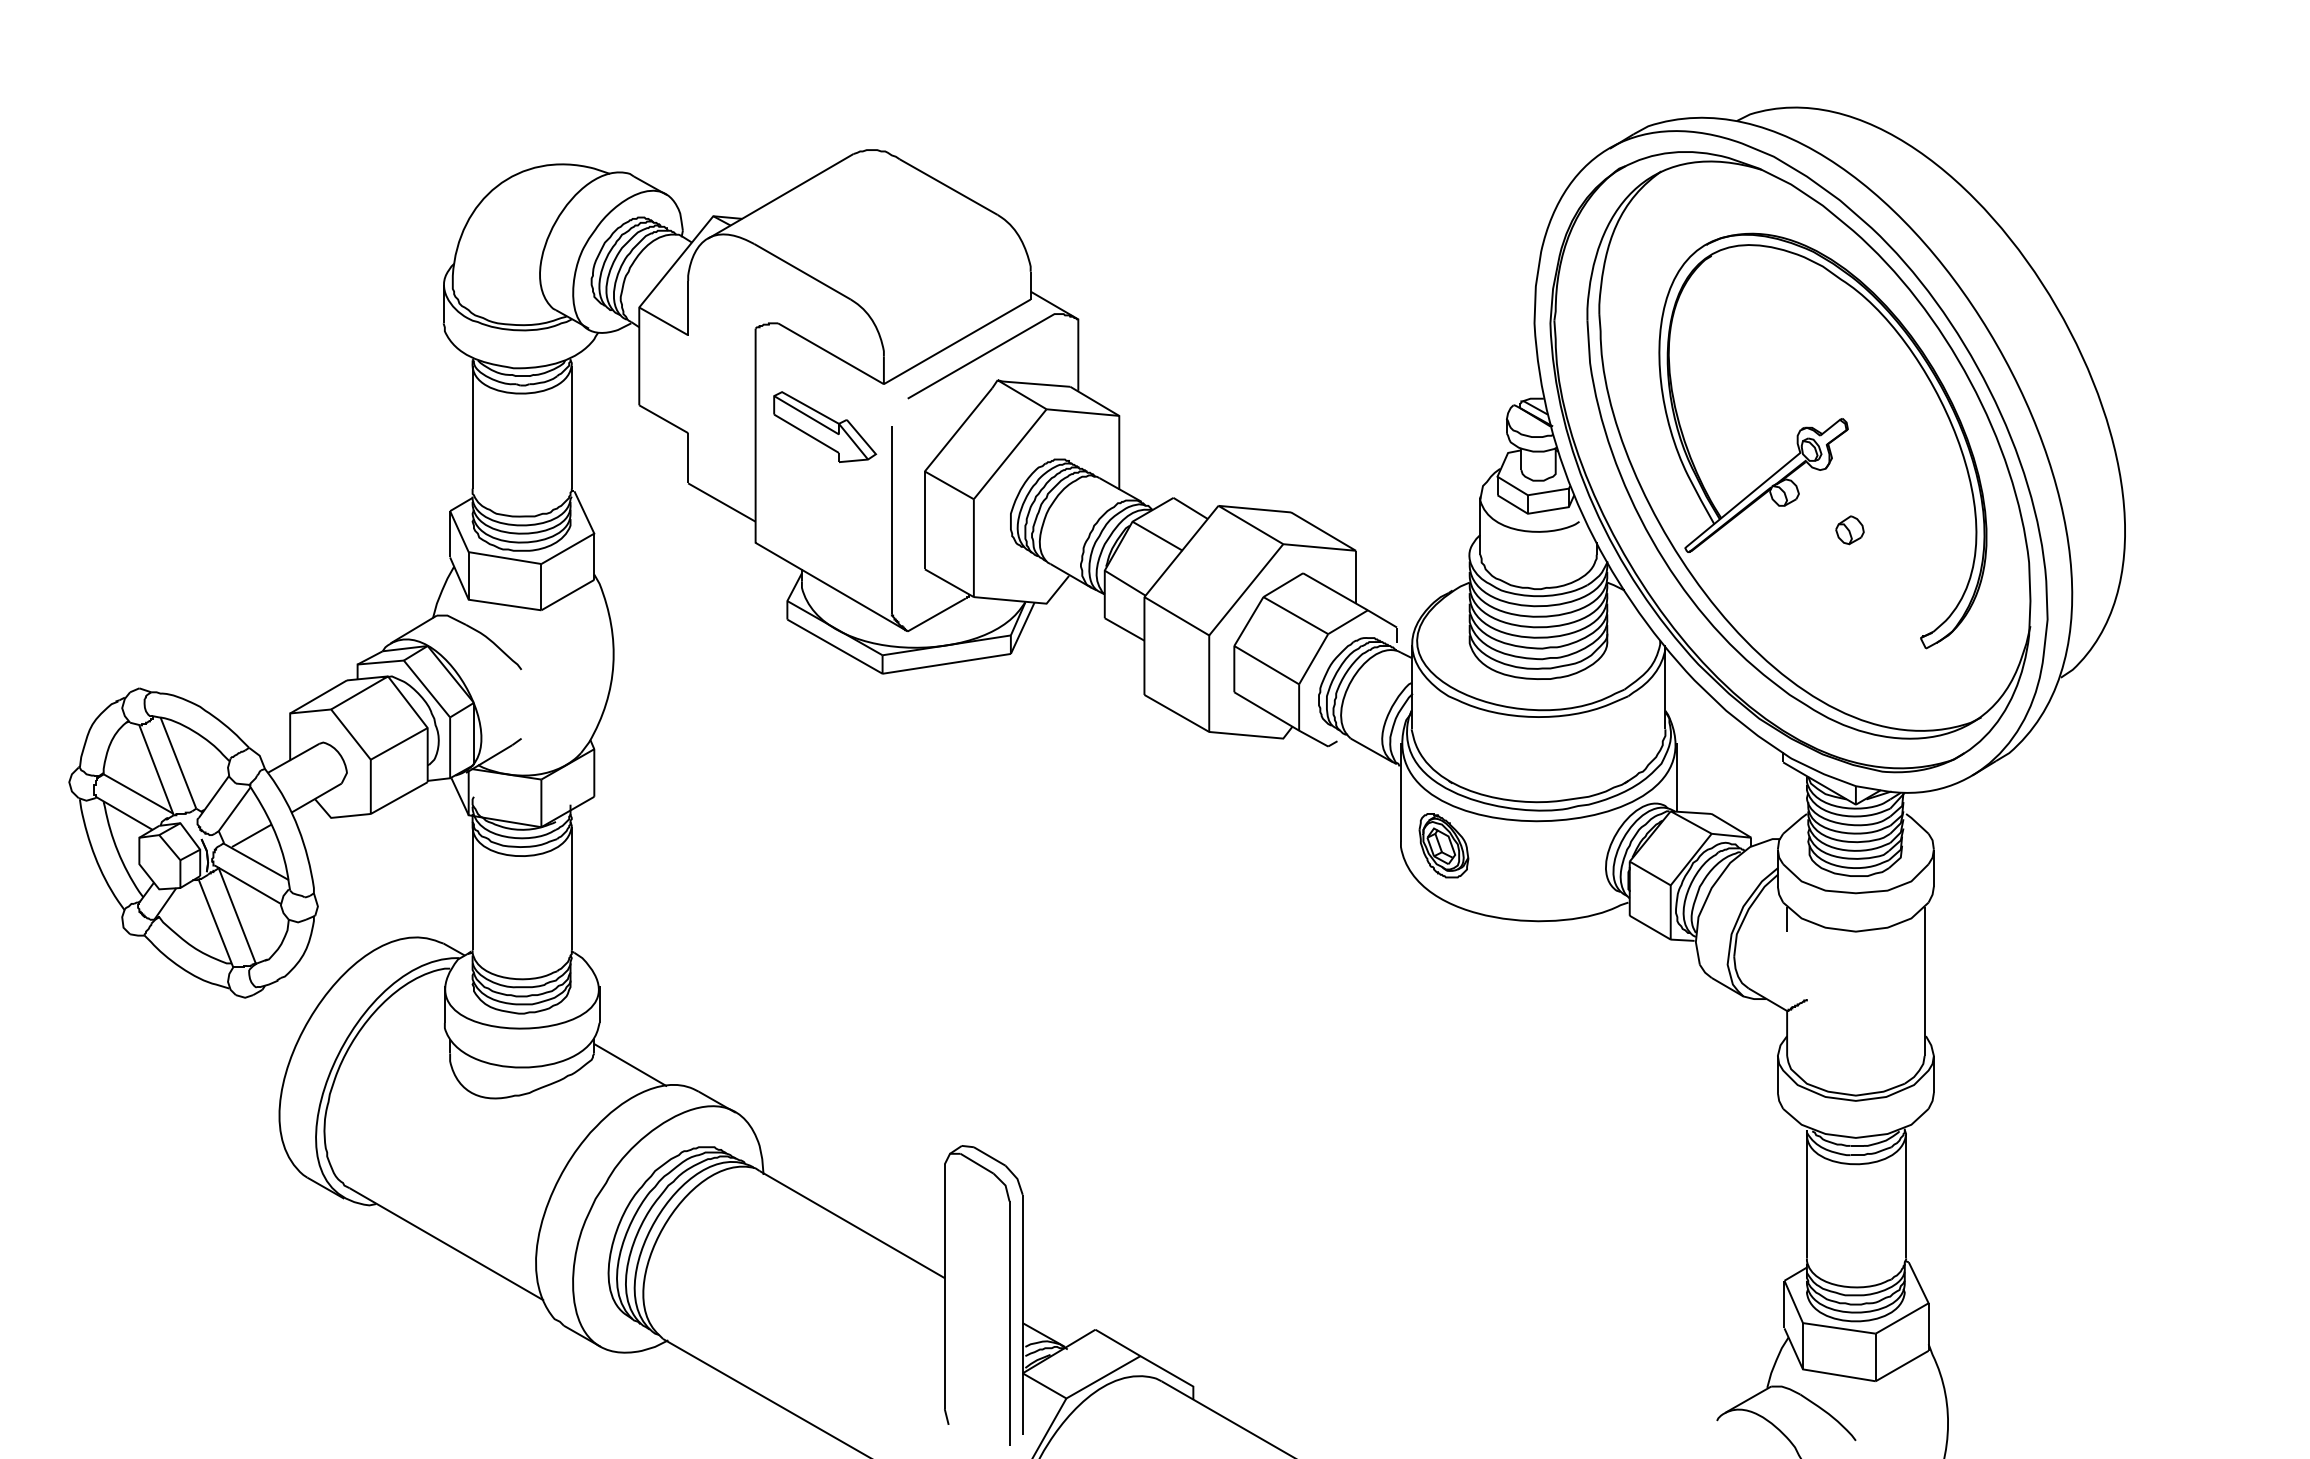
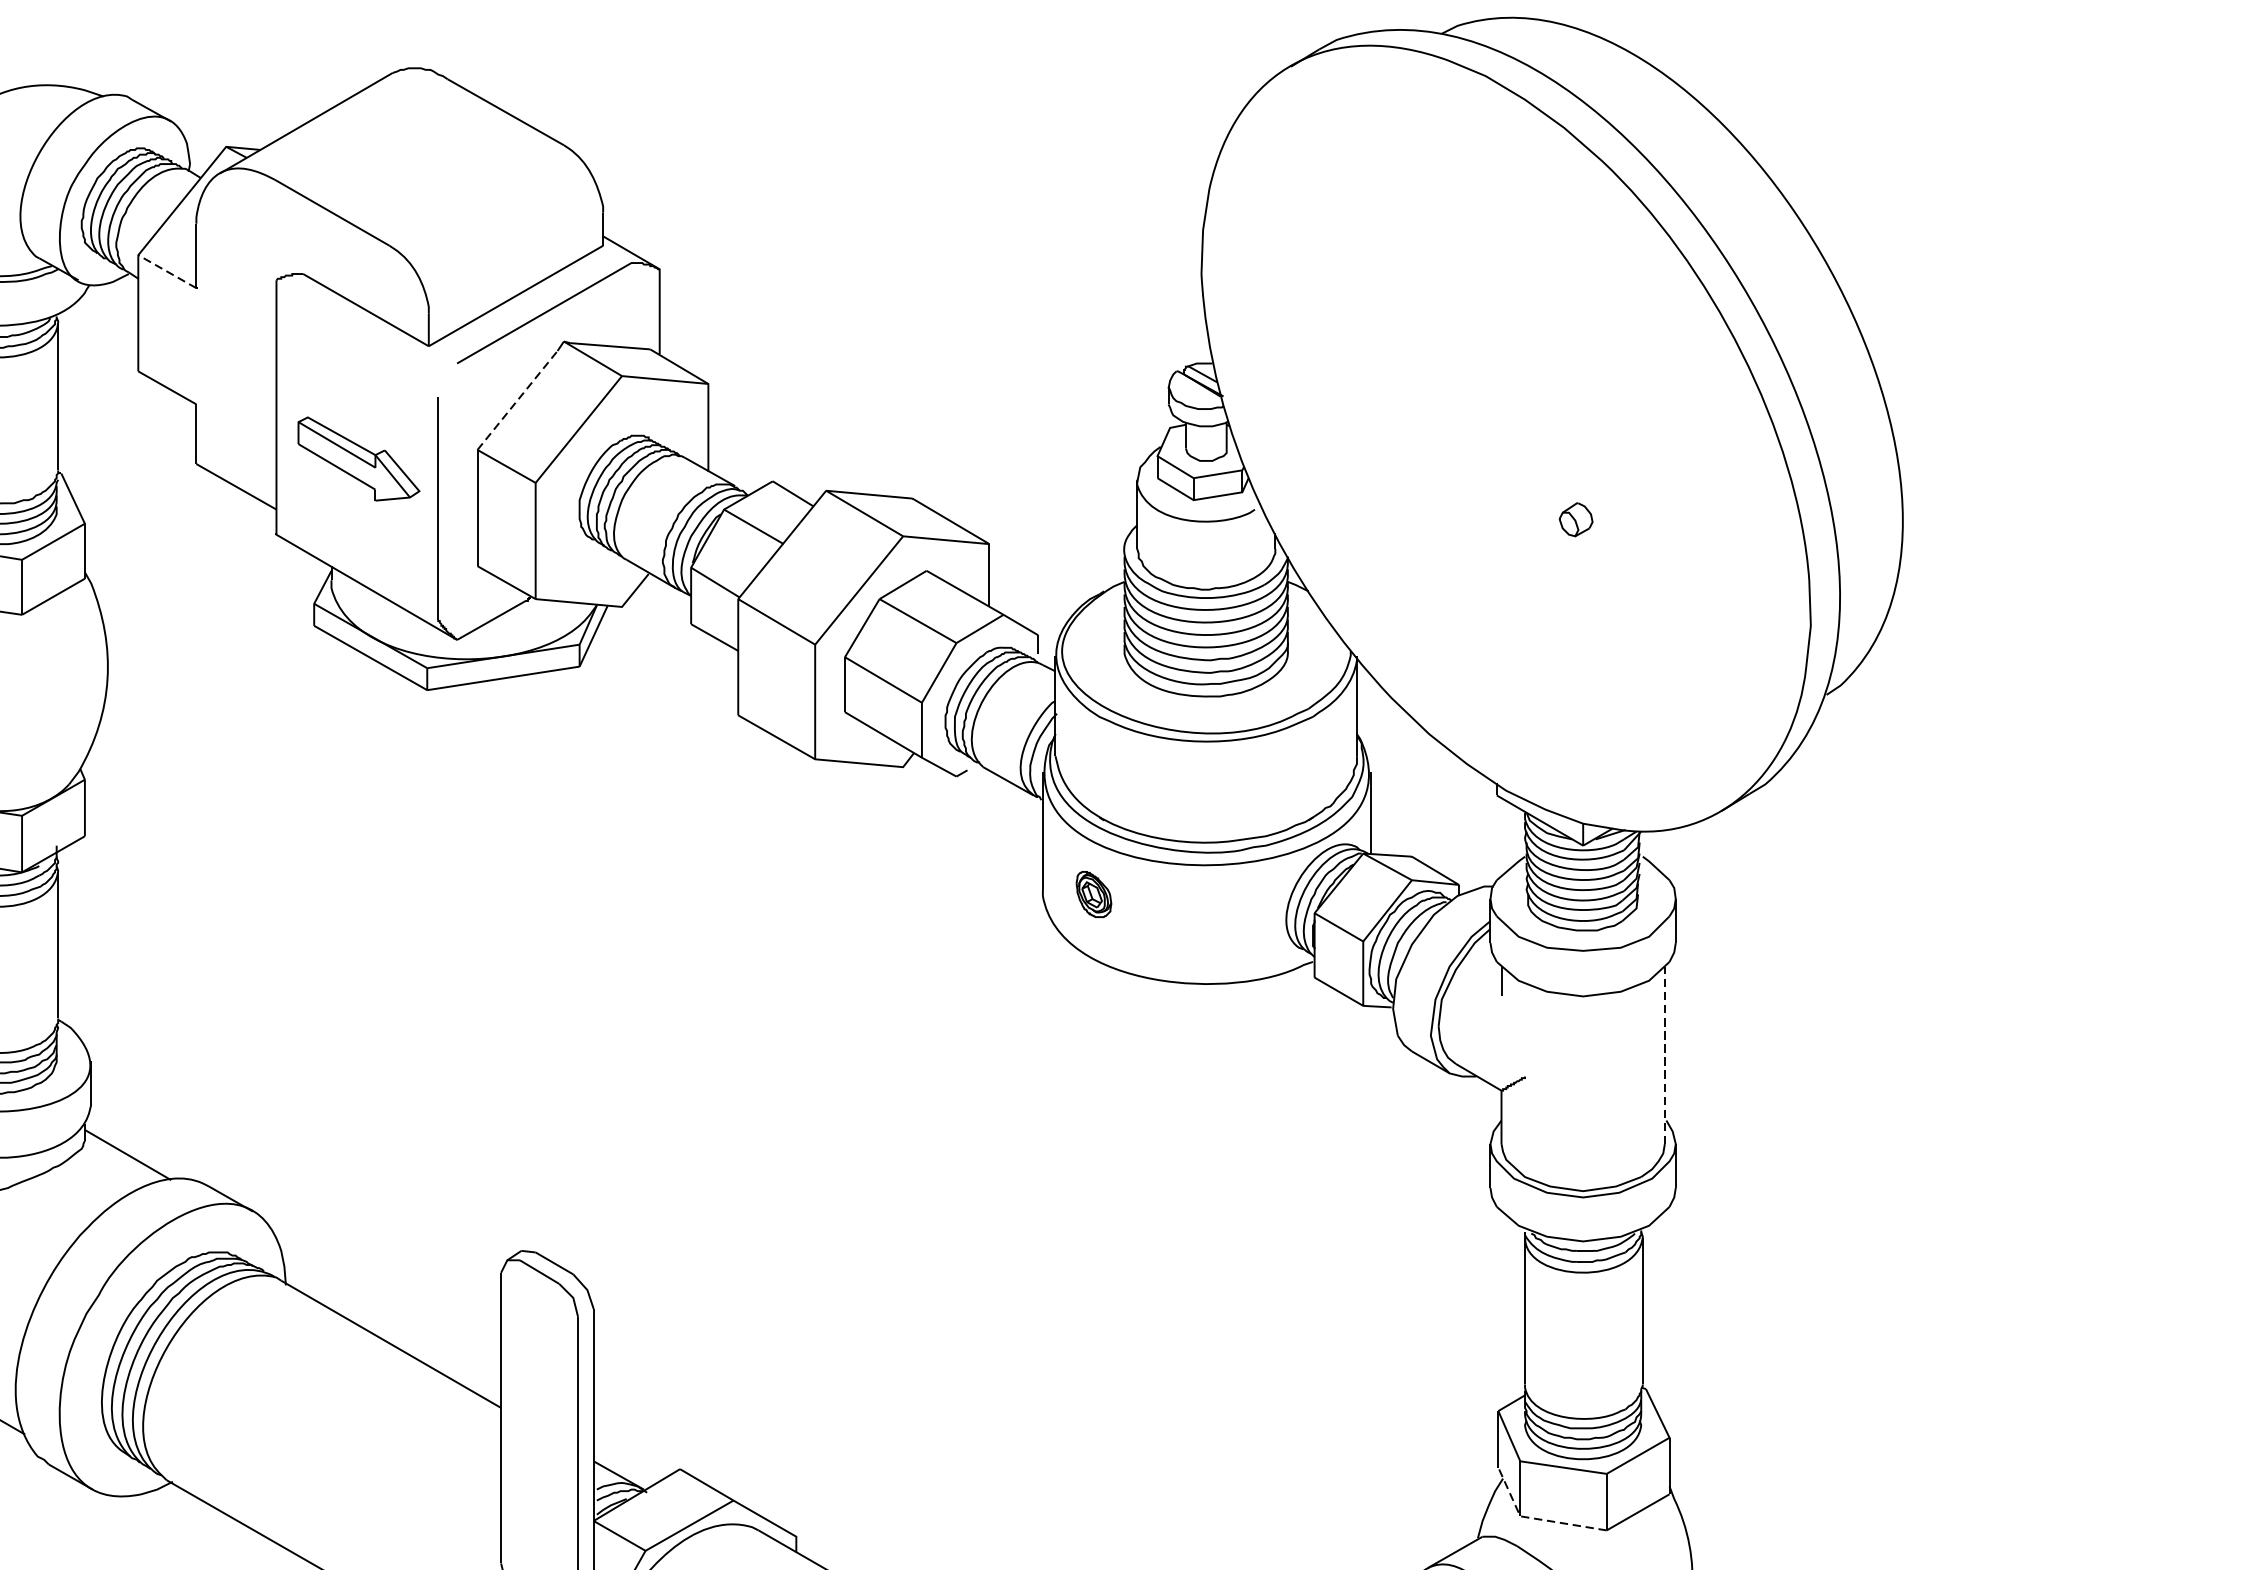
line: (663, 321) -> (167, 271), solid -> dashed
part: (825, 426) -> (359, 458), moved
line: (958, 429) -> (517, 400), solid -> dashed
part: (1790, 462) -> (1505, 439), removed
part: (1443, 845) -> (1093, 894), size x0.6
line: (1924, 981) -> (1664, 1055), solid -> dashed
line: (1816, 1371) -> (1536, 1518), solid -> dashed

